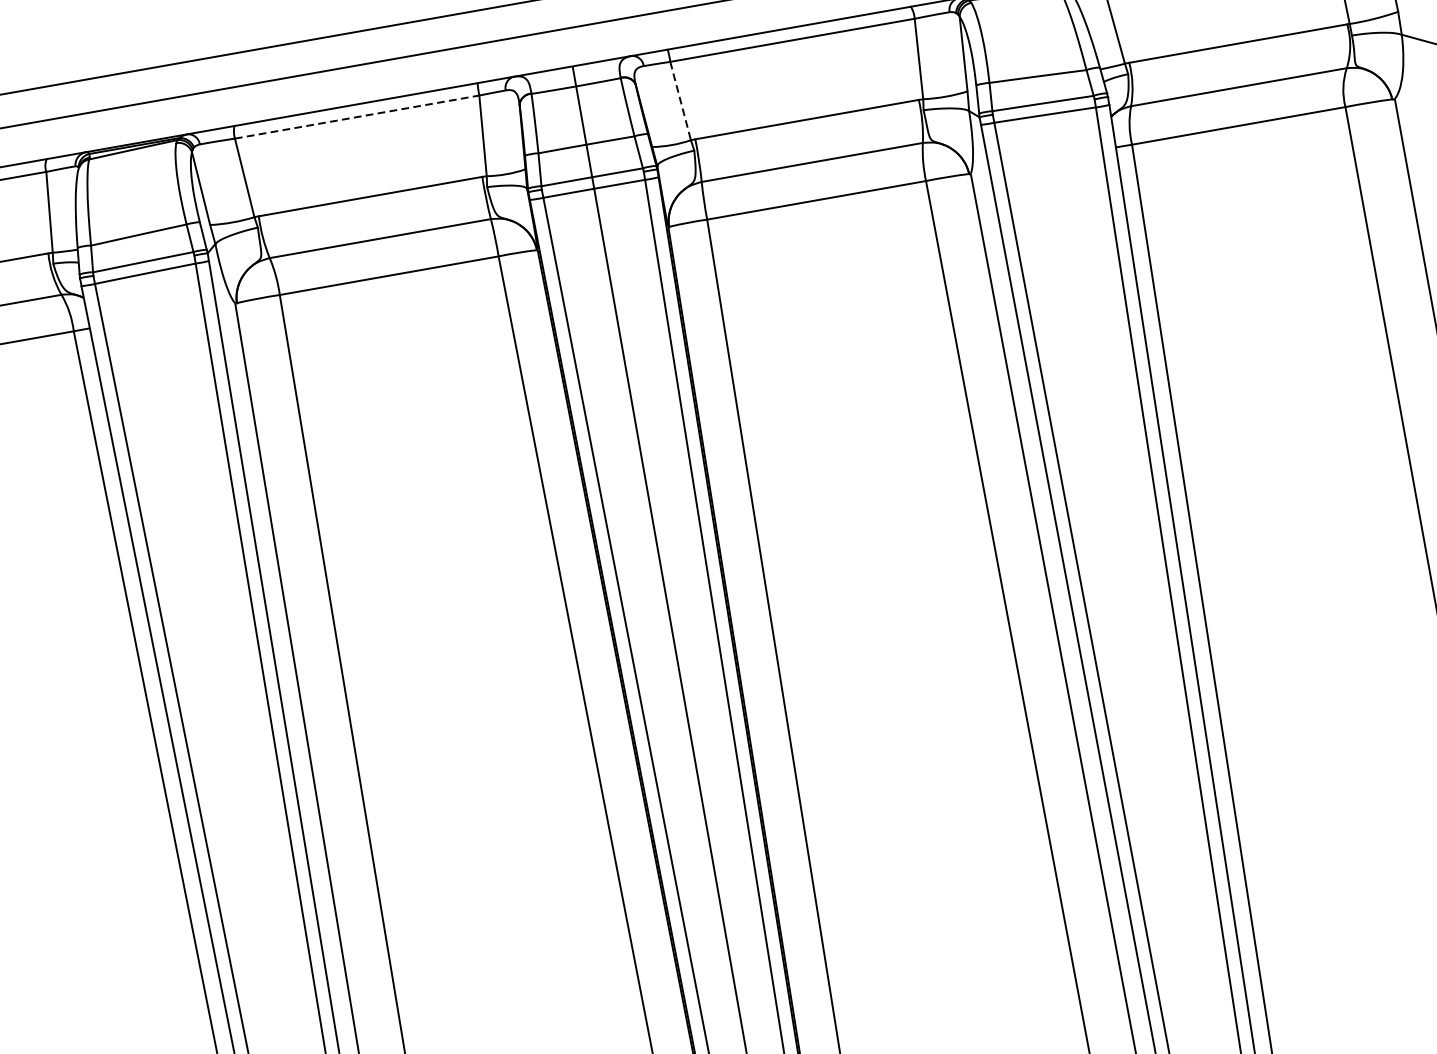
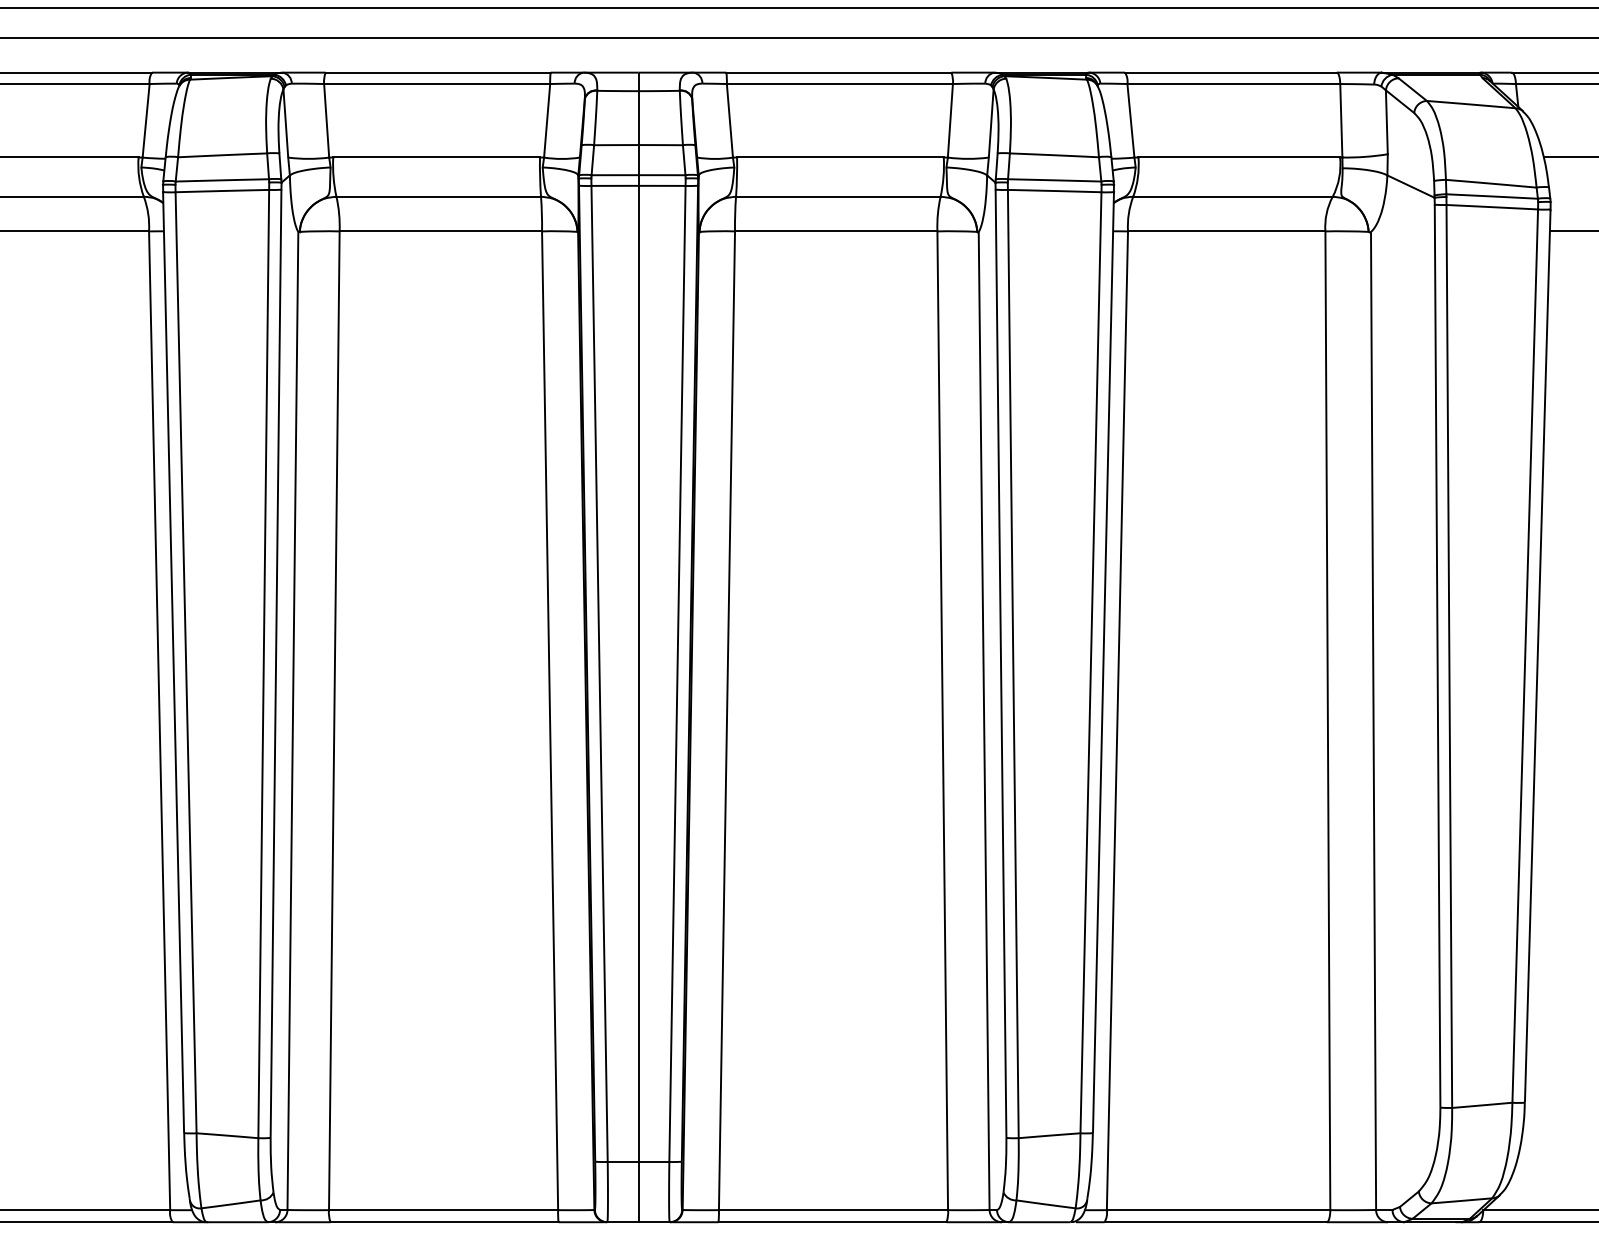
line: (680, 101) -> (729, 121), dashed -> solid
line: (357, 117) -> (437, 84), dashed -> solid

